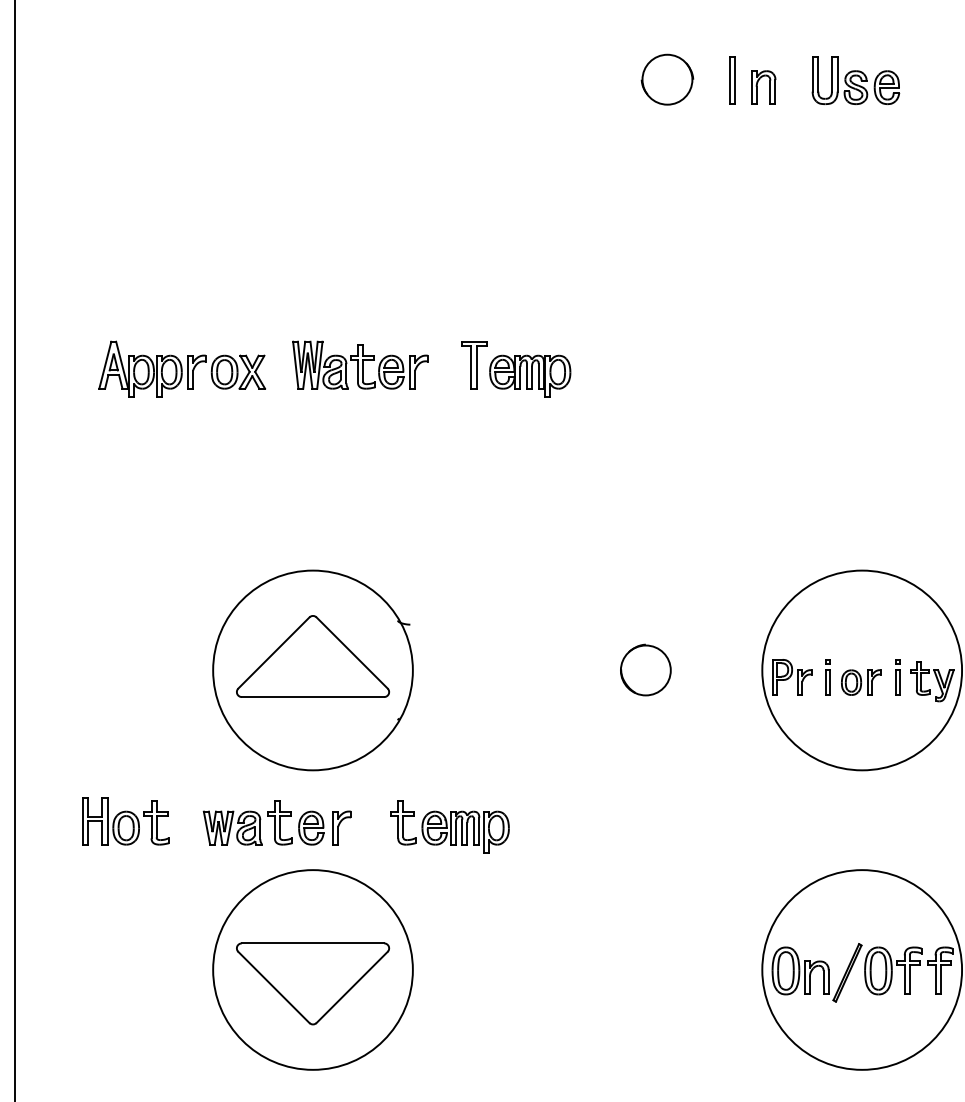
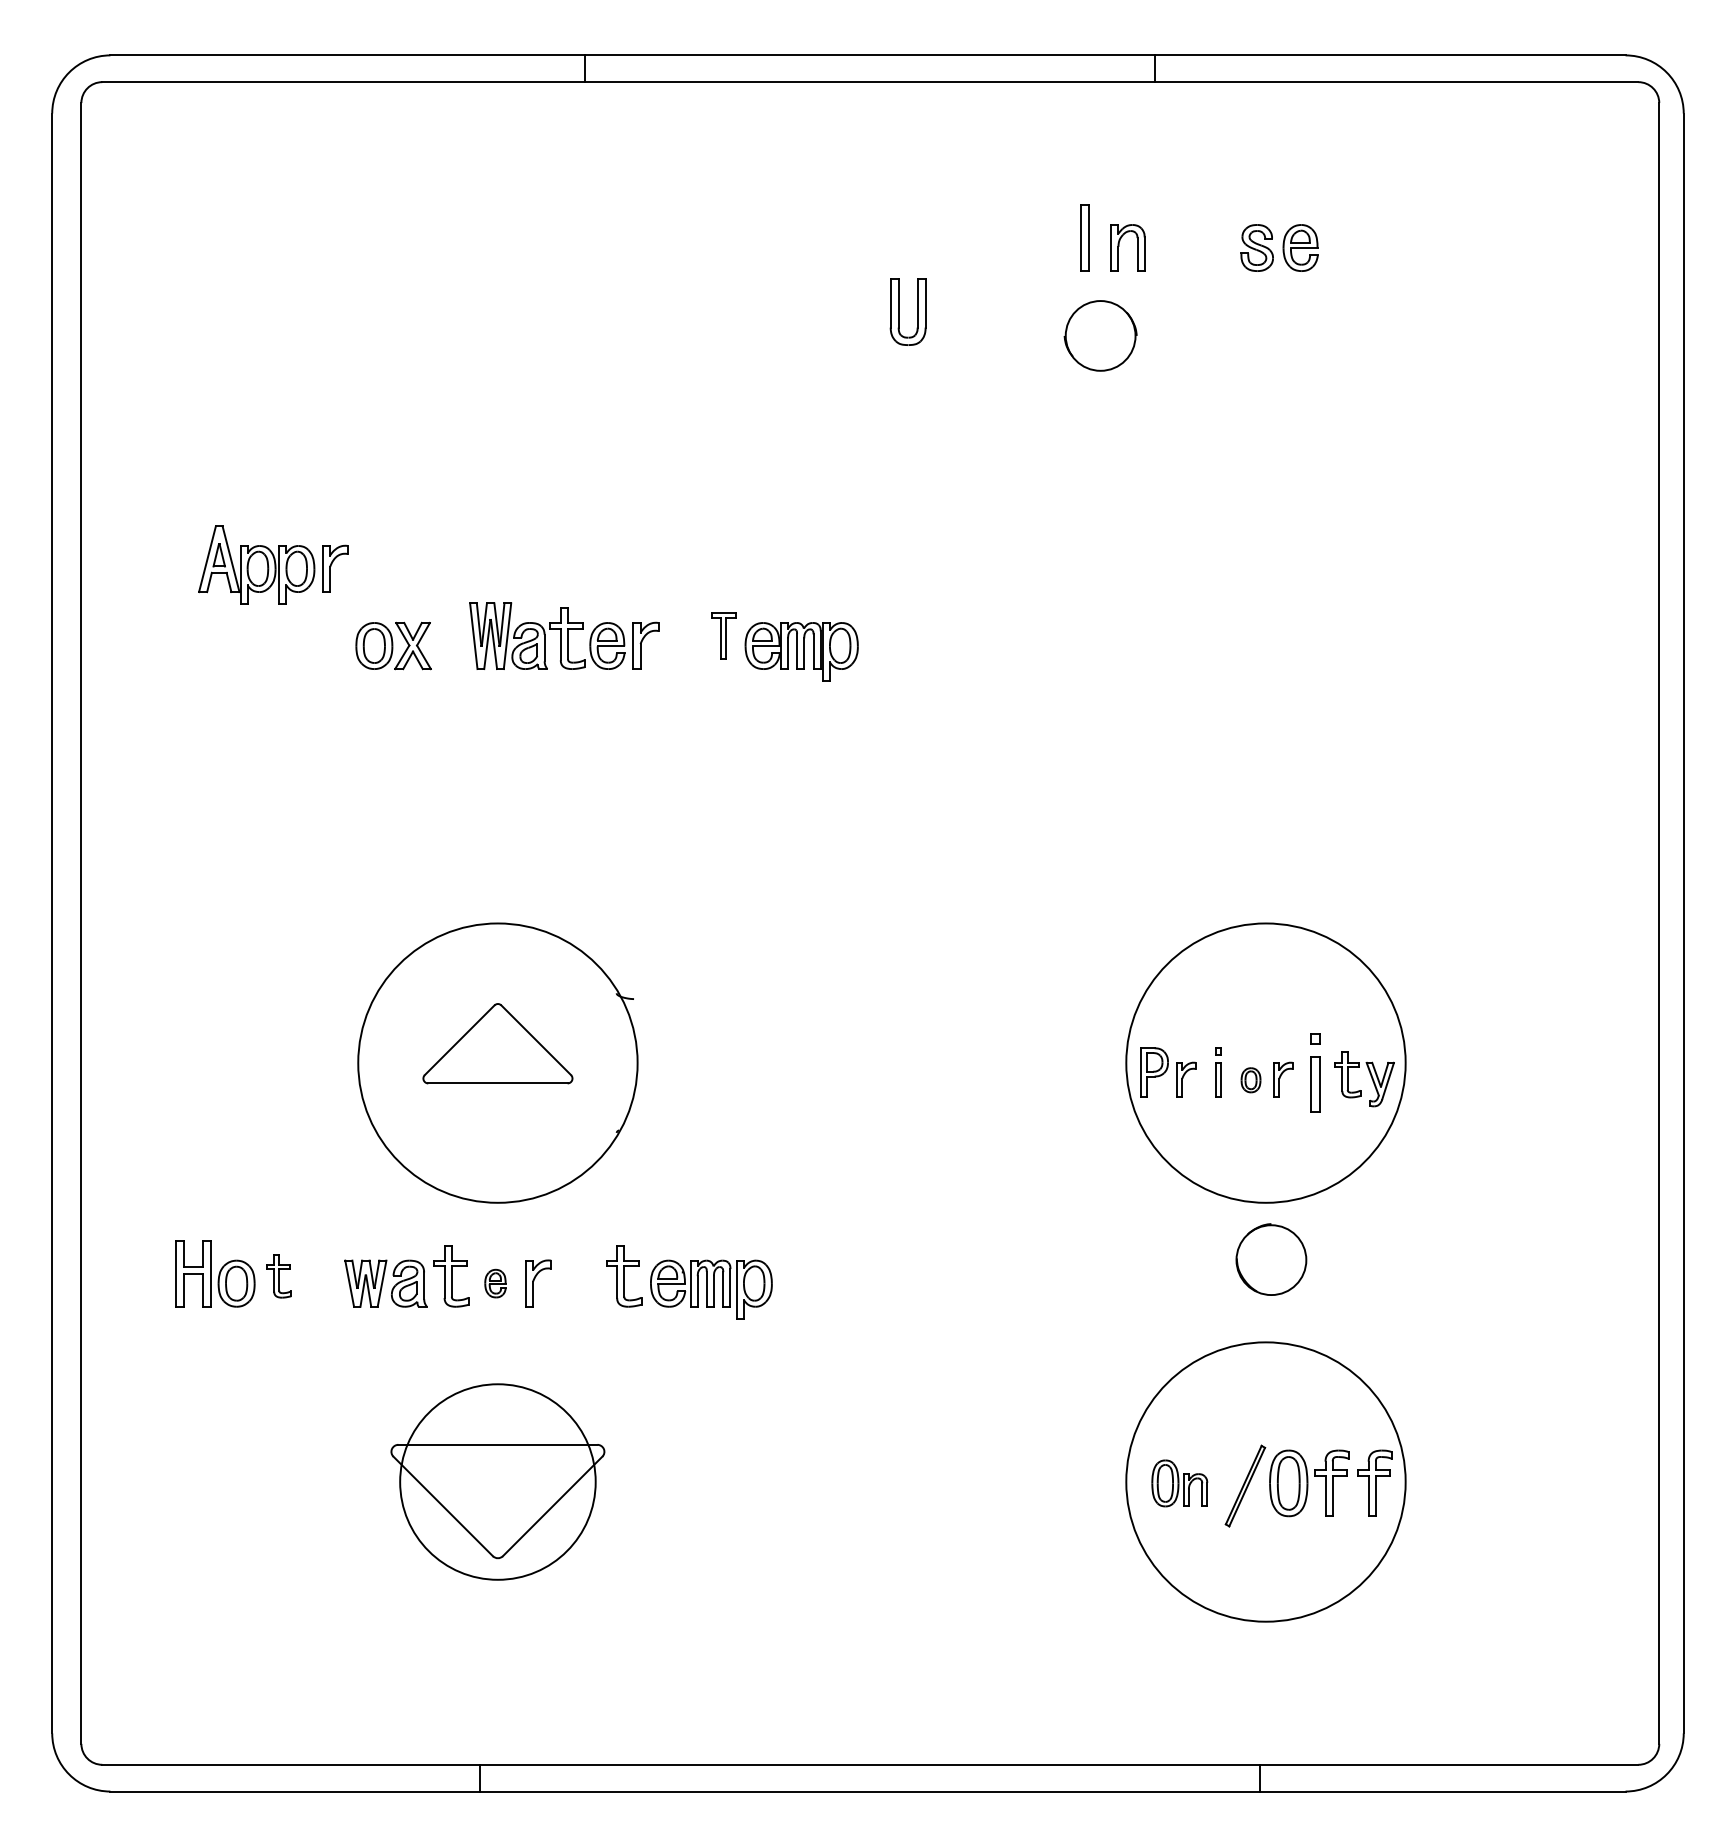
part: (667, 79) -> (1100, 335), moved
part: (818, 80) -> (899, 311), moved
part: (474, 364) -> (723, 635), size x0.7
part: (152, 368) -> (273, 564), moved
part: (312, 656) -> (497, 1043), size x0.7
part: (645, 670) -> (1271, 1259), moved
part: (897, 677) -> (1315, 1072), size x1.6
part: (851, 682) -> (1250, 1080), size x0.7
part: (156, 823) -> (278, 1276), size x0.7
part: (311, 828) -> (495, 1283), size x0.6
circle: (312, 969) -> (497, 1481), size x0.7
part: (800, 971) -> (1179, 1483), size x0.7

